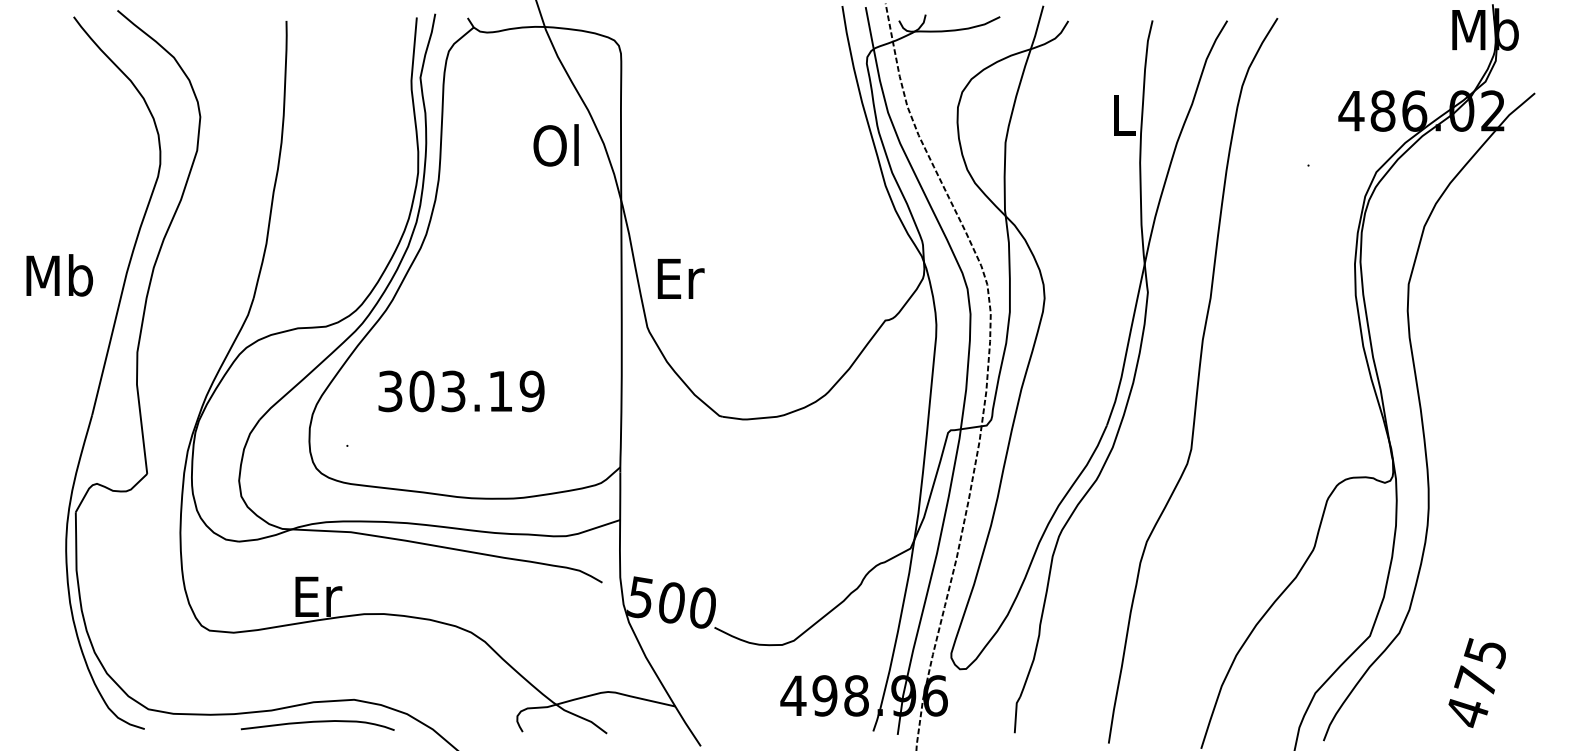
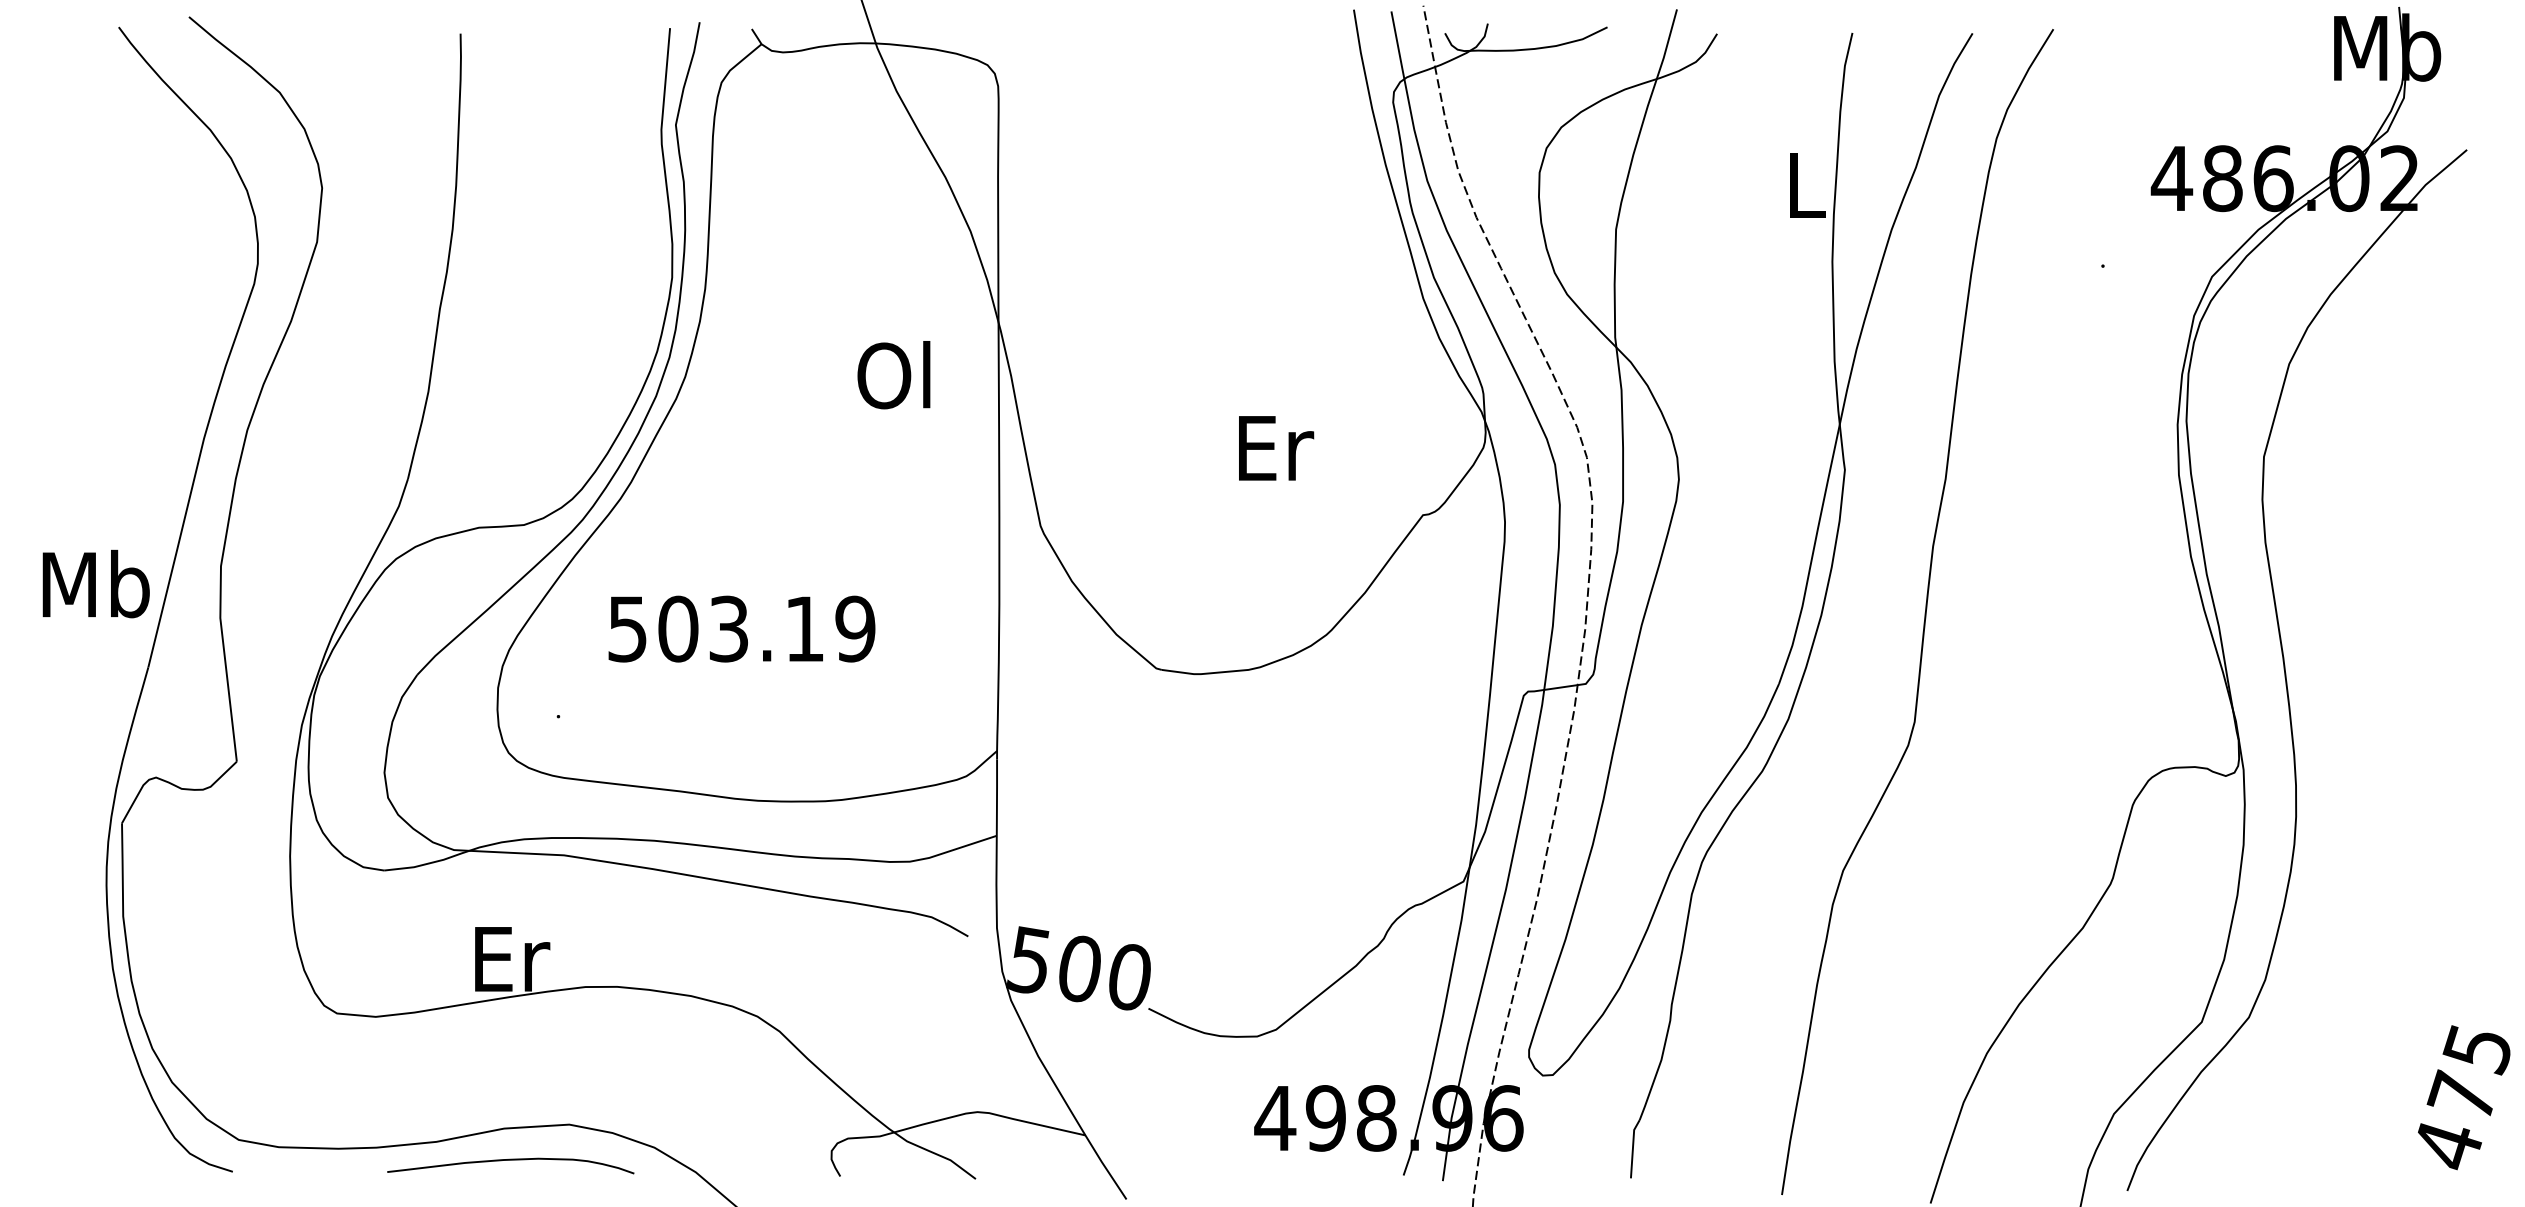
text: (555, 145) -> (892, 375), moved
text: (59, 275) -> (95, 584), moved
text: (680, 278) -> (1275, 447), moved
text: (390, 390) -> (627, 627), 303.19 -> 503.19
text: (1476, 682) -> (2462, 1096), moved

